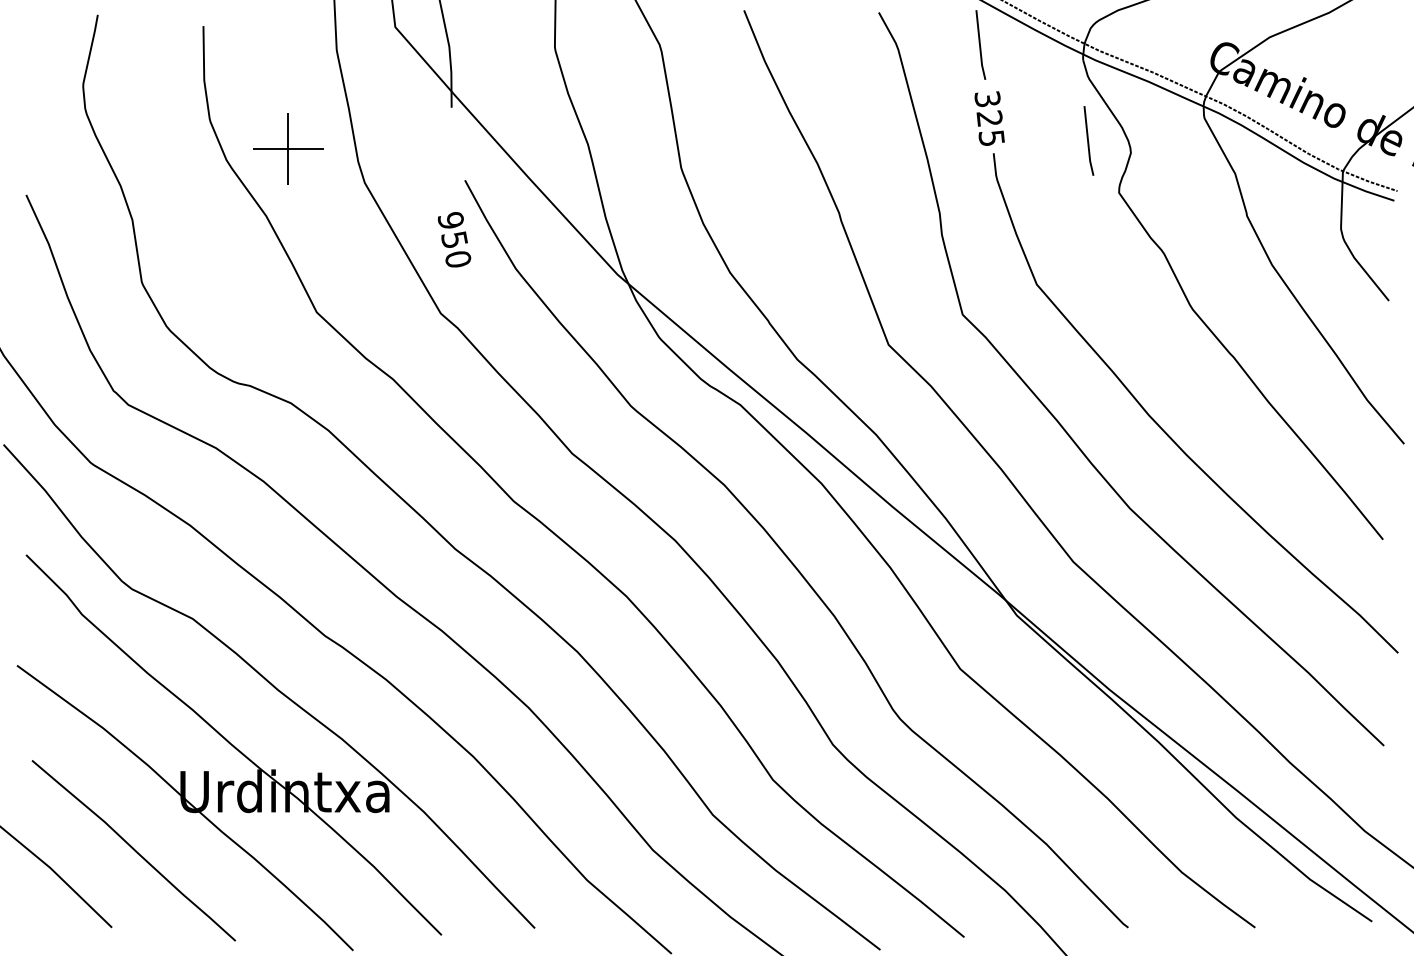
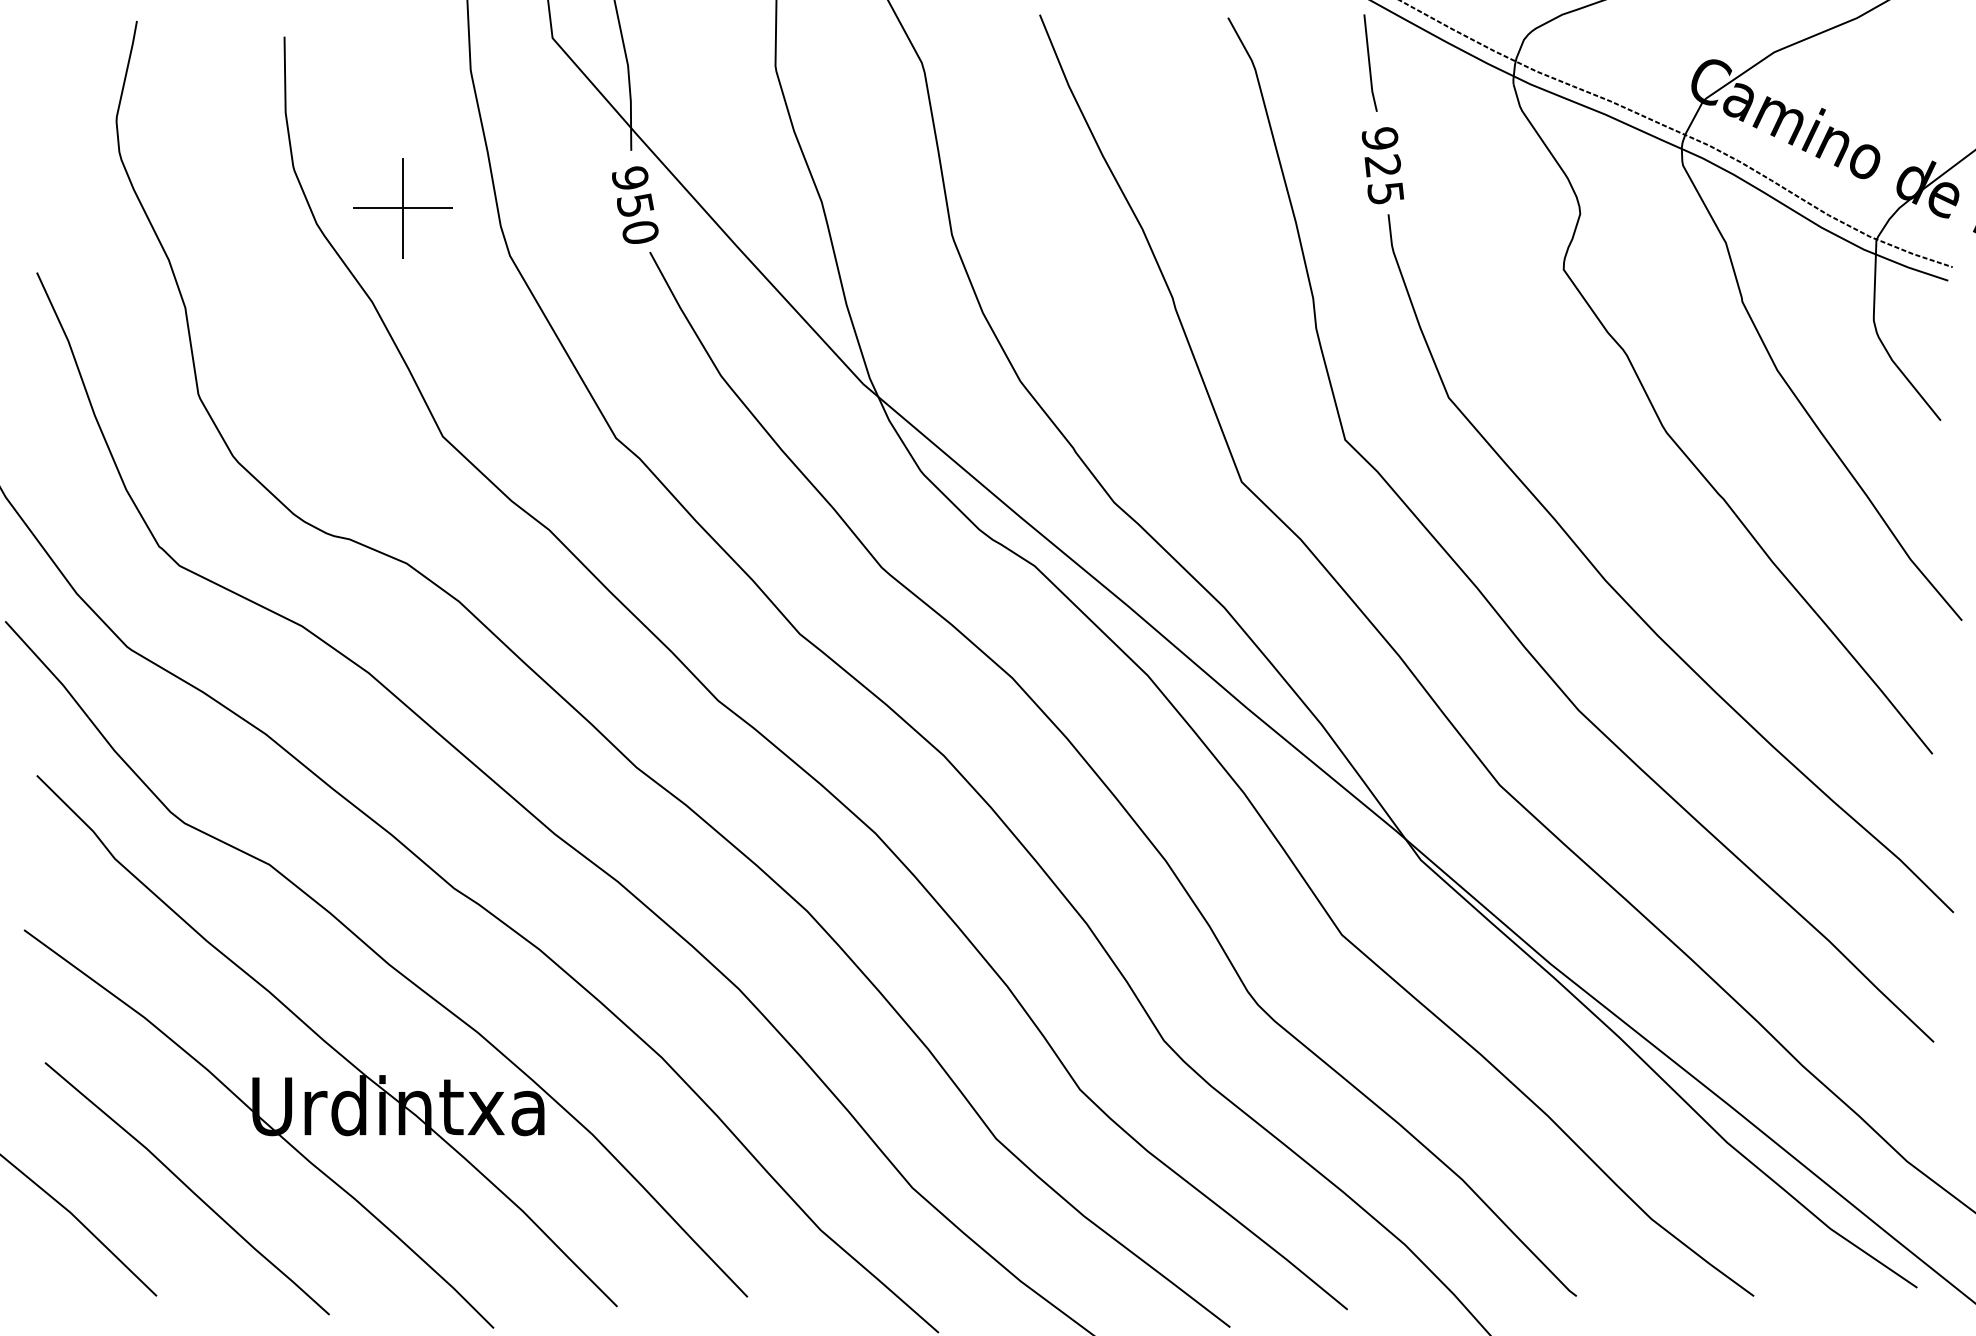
text: (987, 98) -> (1379, 138), 325 -> 925
line: (1088, 140) -> (1521, 196), removed
text: (454, 239) -> (635, 204), moved

